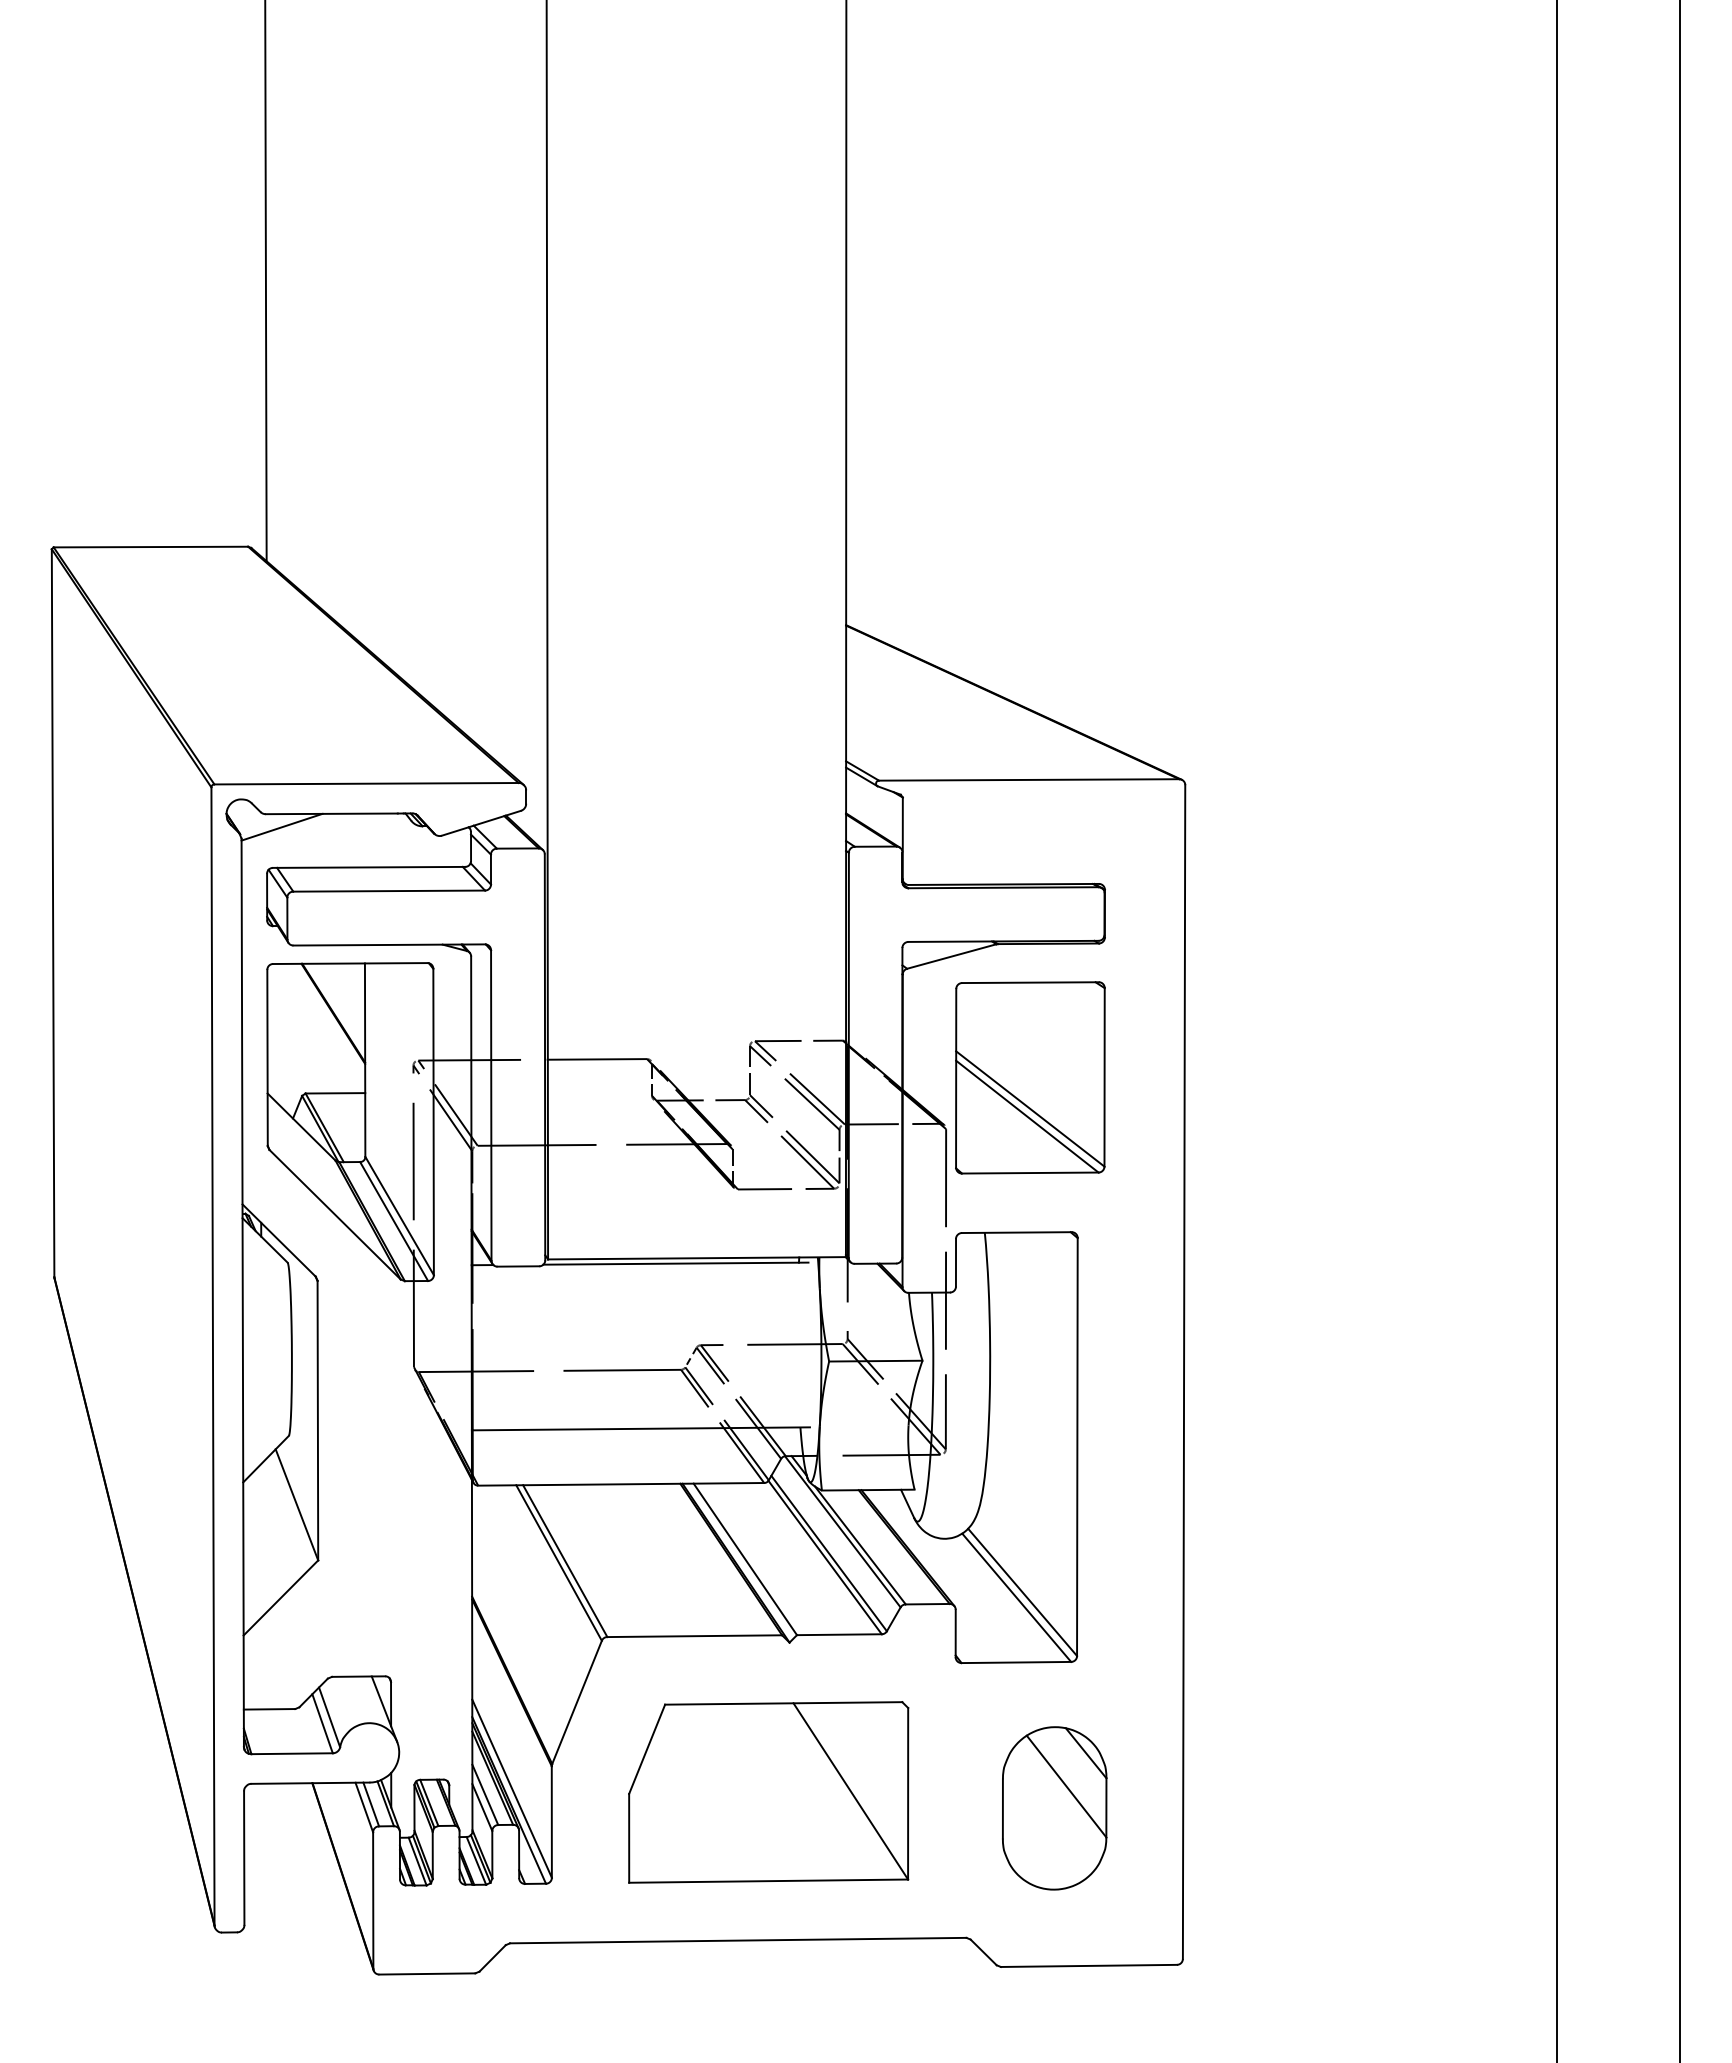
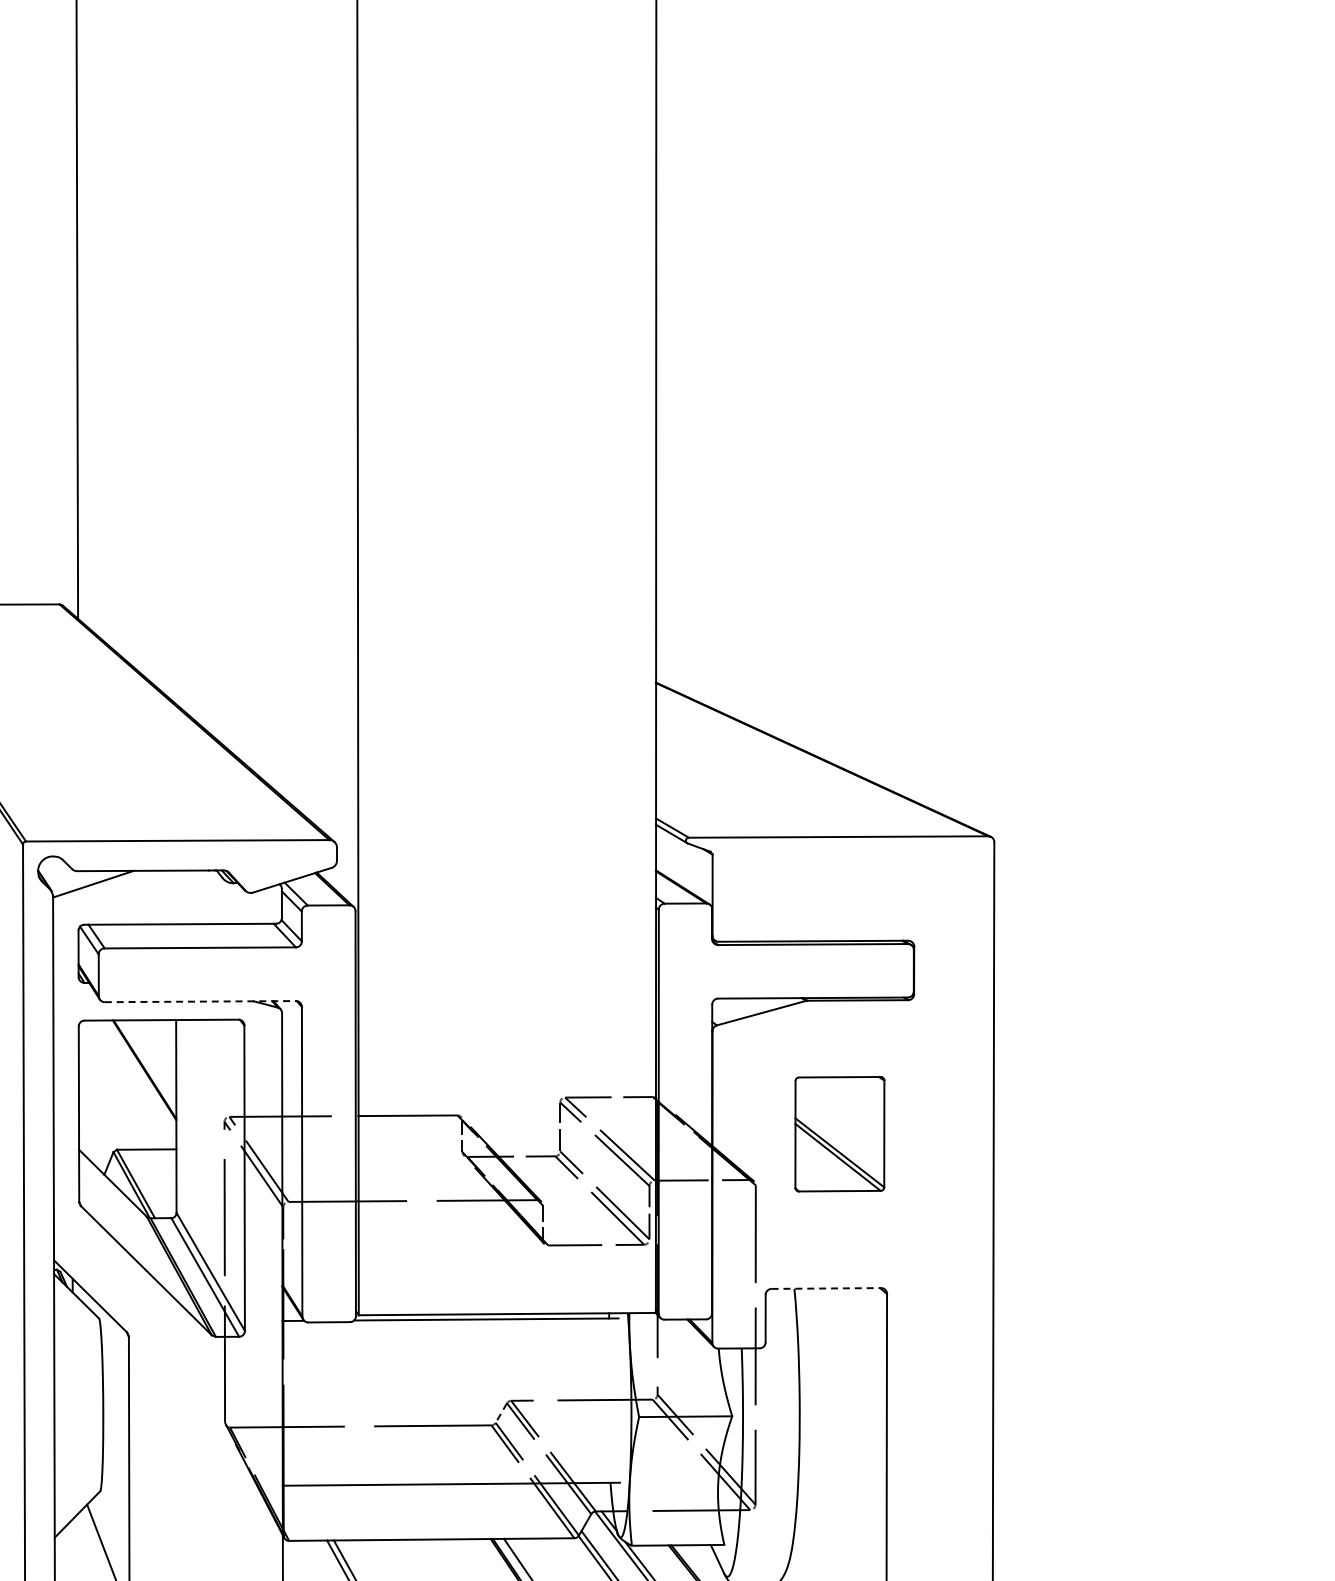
line: (389, 944) -> (200, 1001), solid -> dashed
part: (1030, 1077) -> (839, 1133), size x0.6
line: (1016, 1232) -> (826, 1288), solid -> dashed

